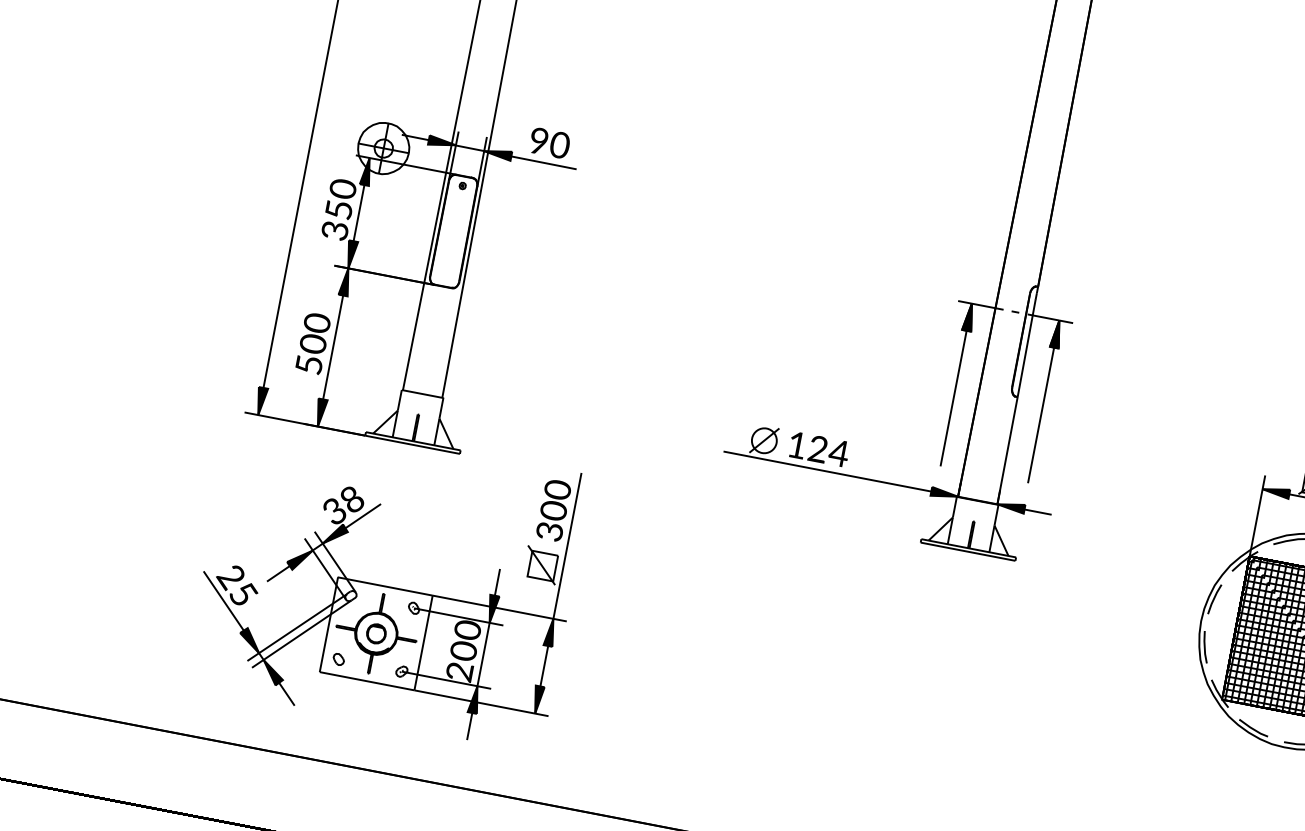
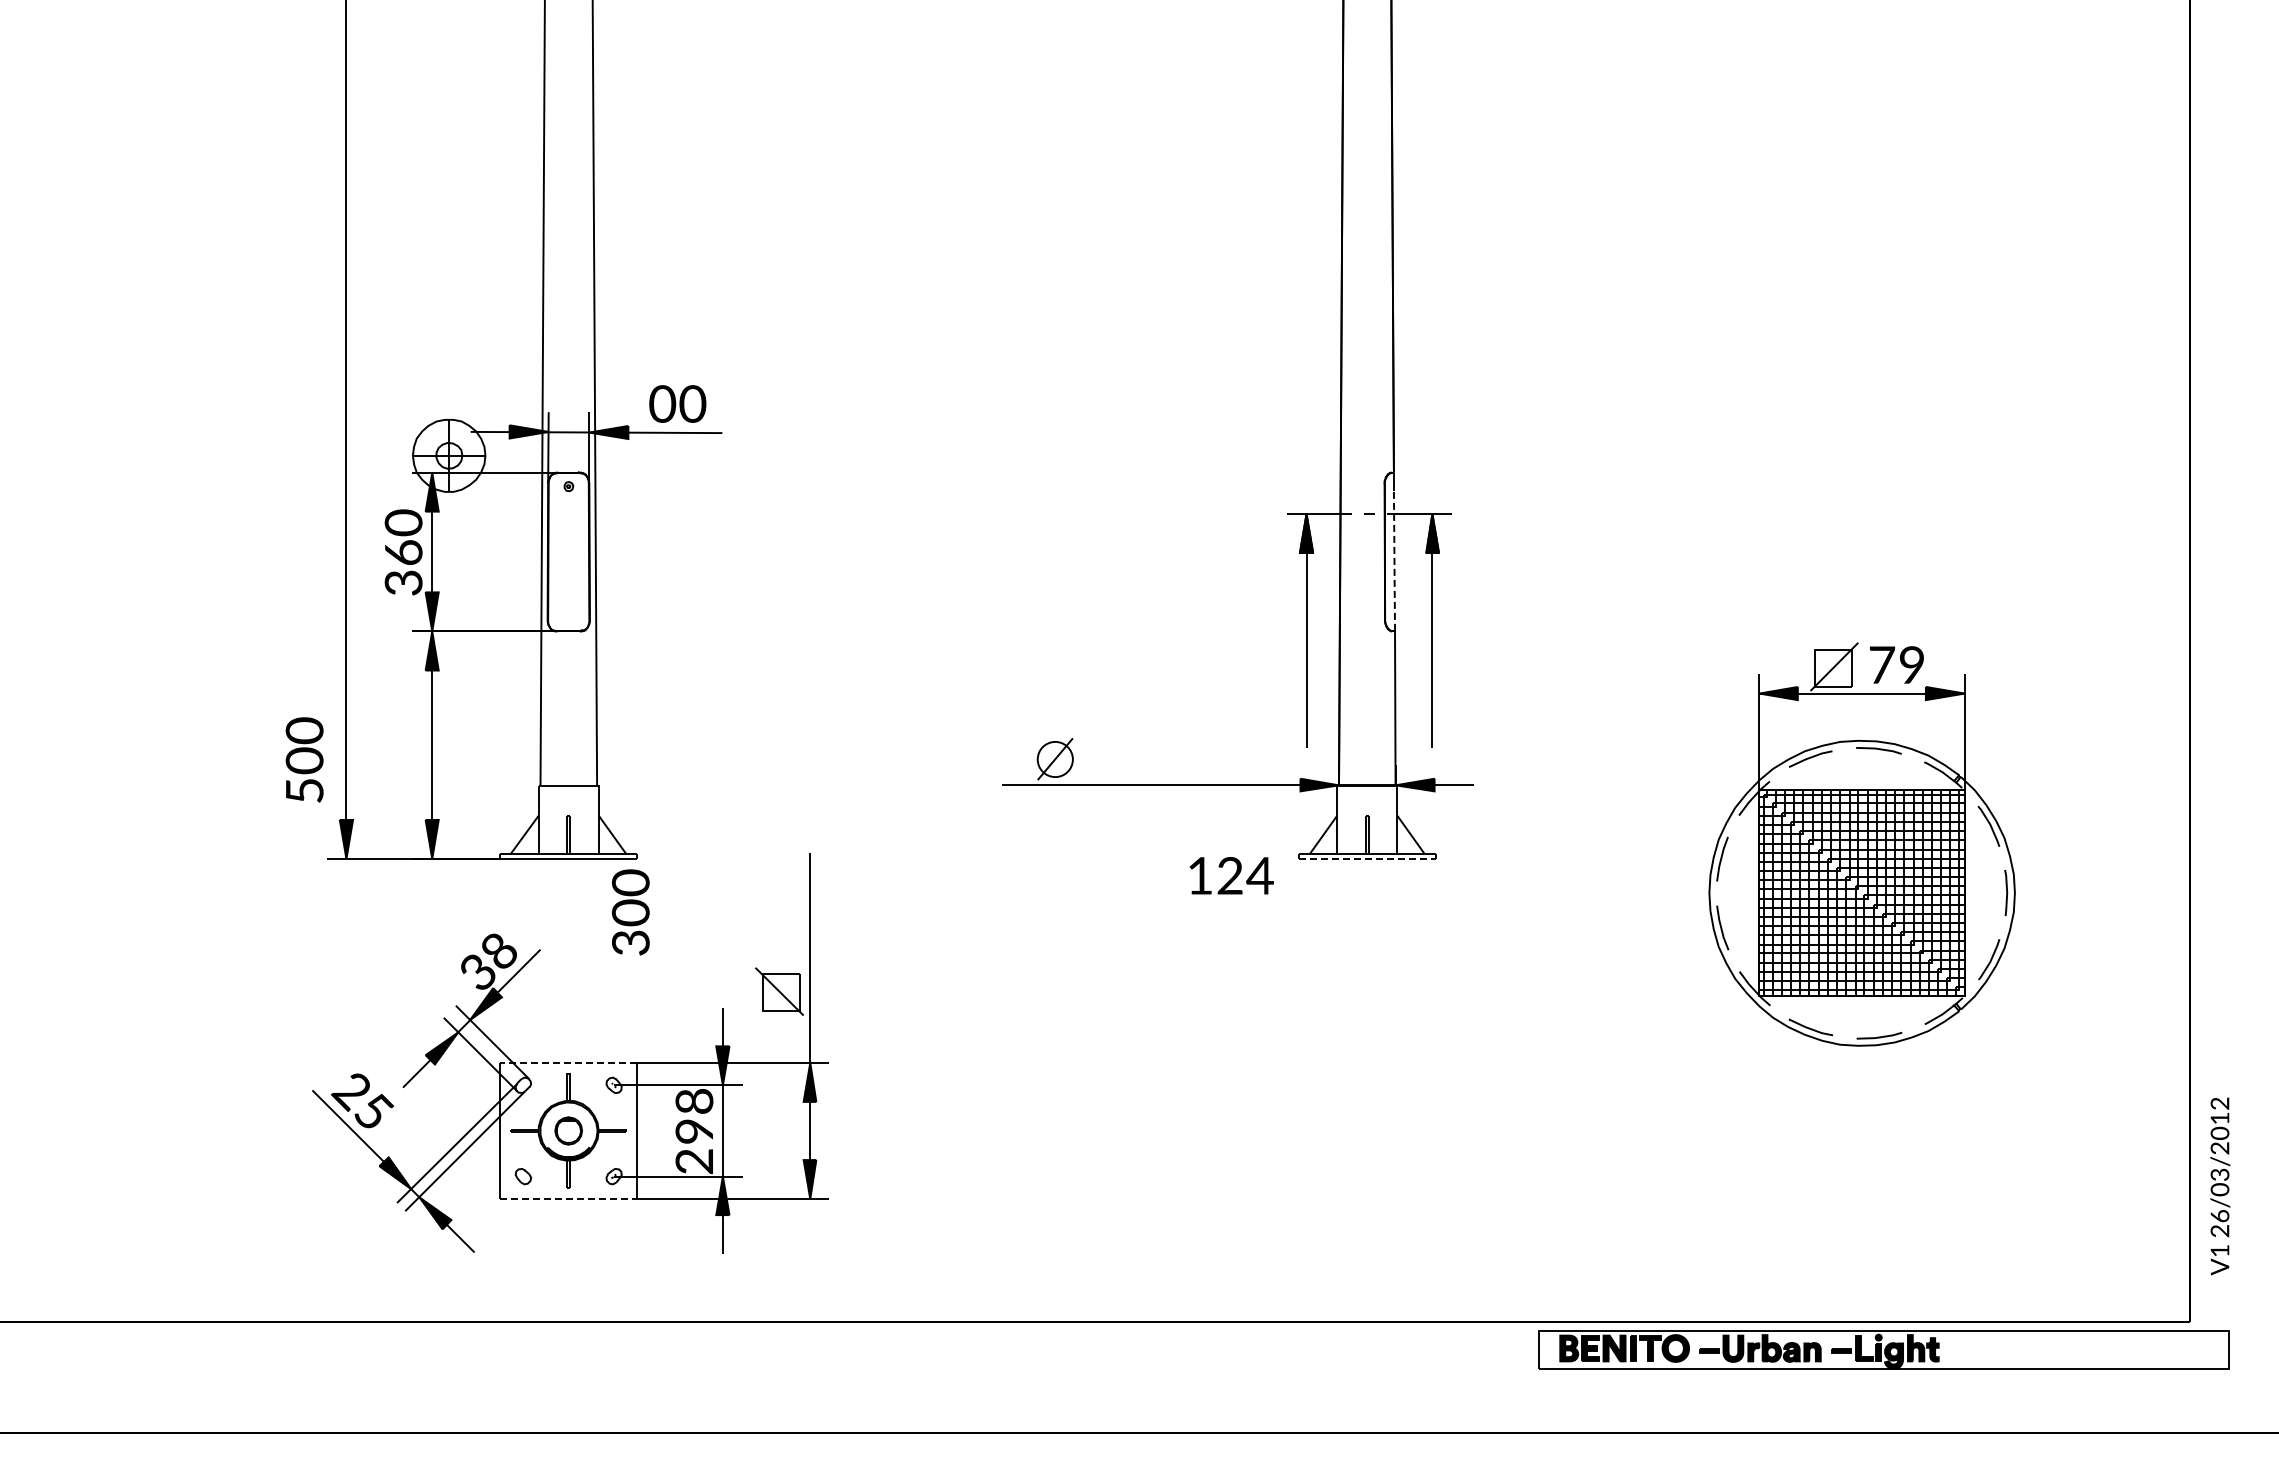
text: (538, 141) -> (662, 404), 9 -> 0
text: (338, 209) -> (403, 552), 350 -> 360
text: (313, 343) -> (304, 759), moved
line: (1026, 347) -> (1394, 560), solid -> dashed
text: (819, 449) -> (1231, 875), moved
text: (553, 510) -> (630, 912), moved
line: (968, 551) -> (1368, 858), solid -> dashed
line: (384, 586) -> (567, 1062), solid -> dashed
text: (466, 640) -> (695, 1116), 200 -> 298
line: (367, 681) -> (568, 1199), solid -> dashed

